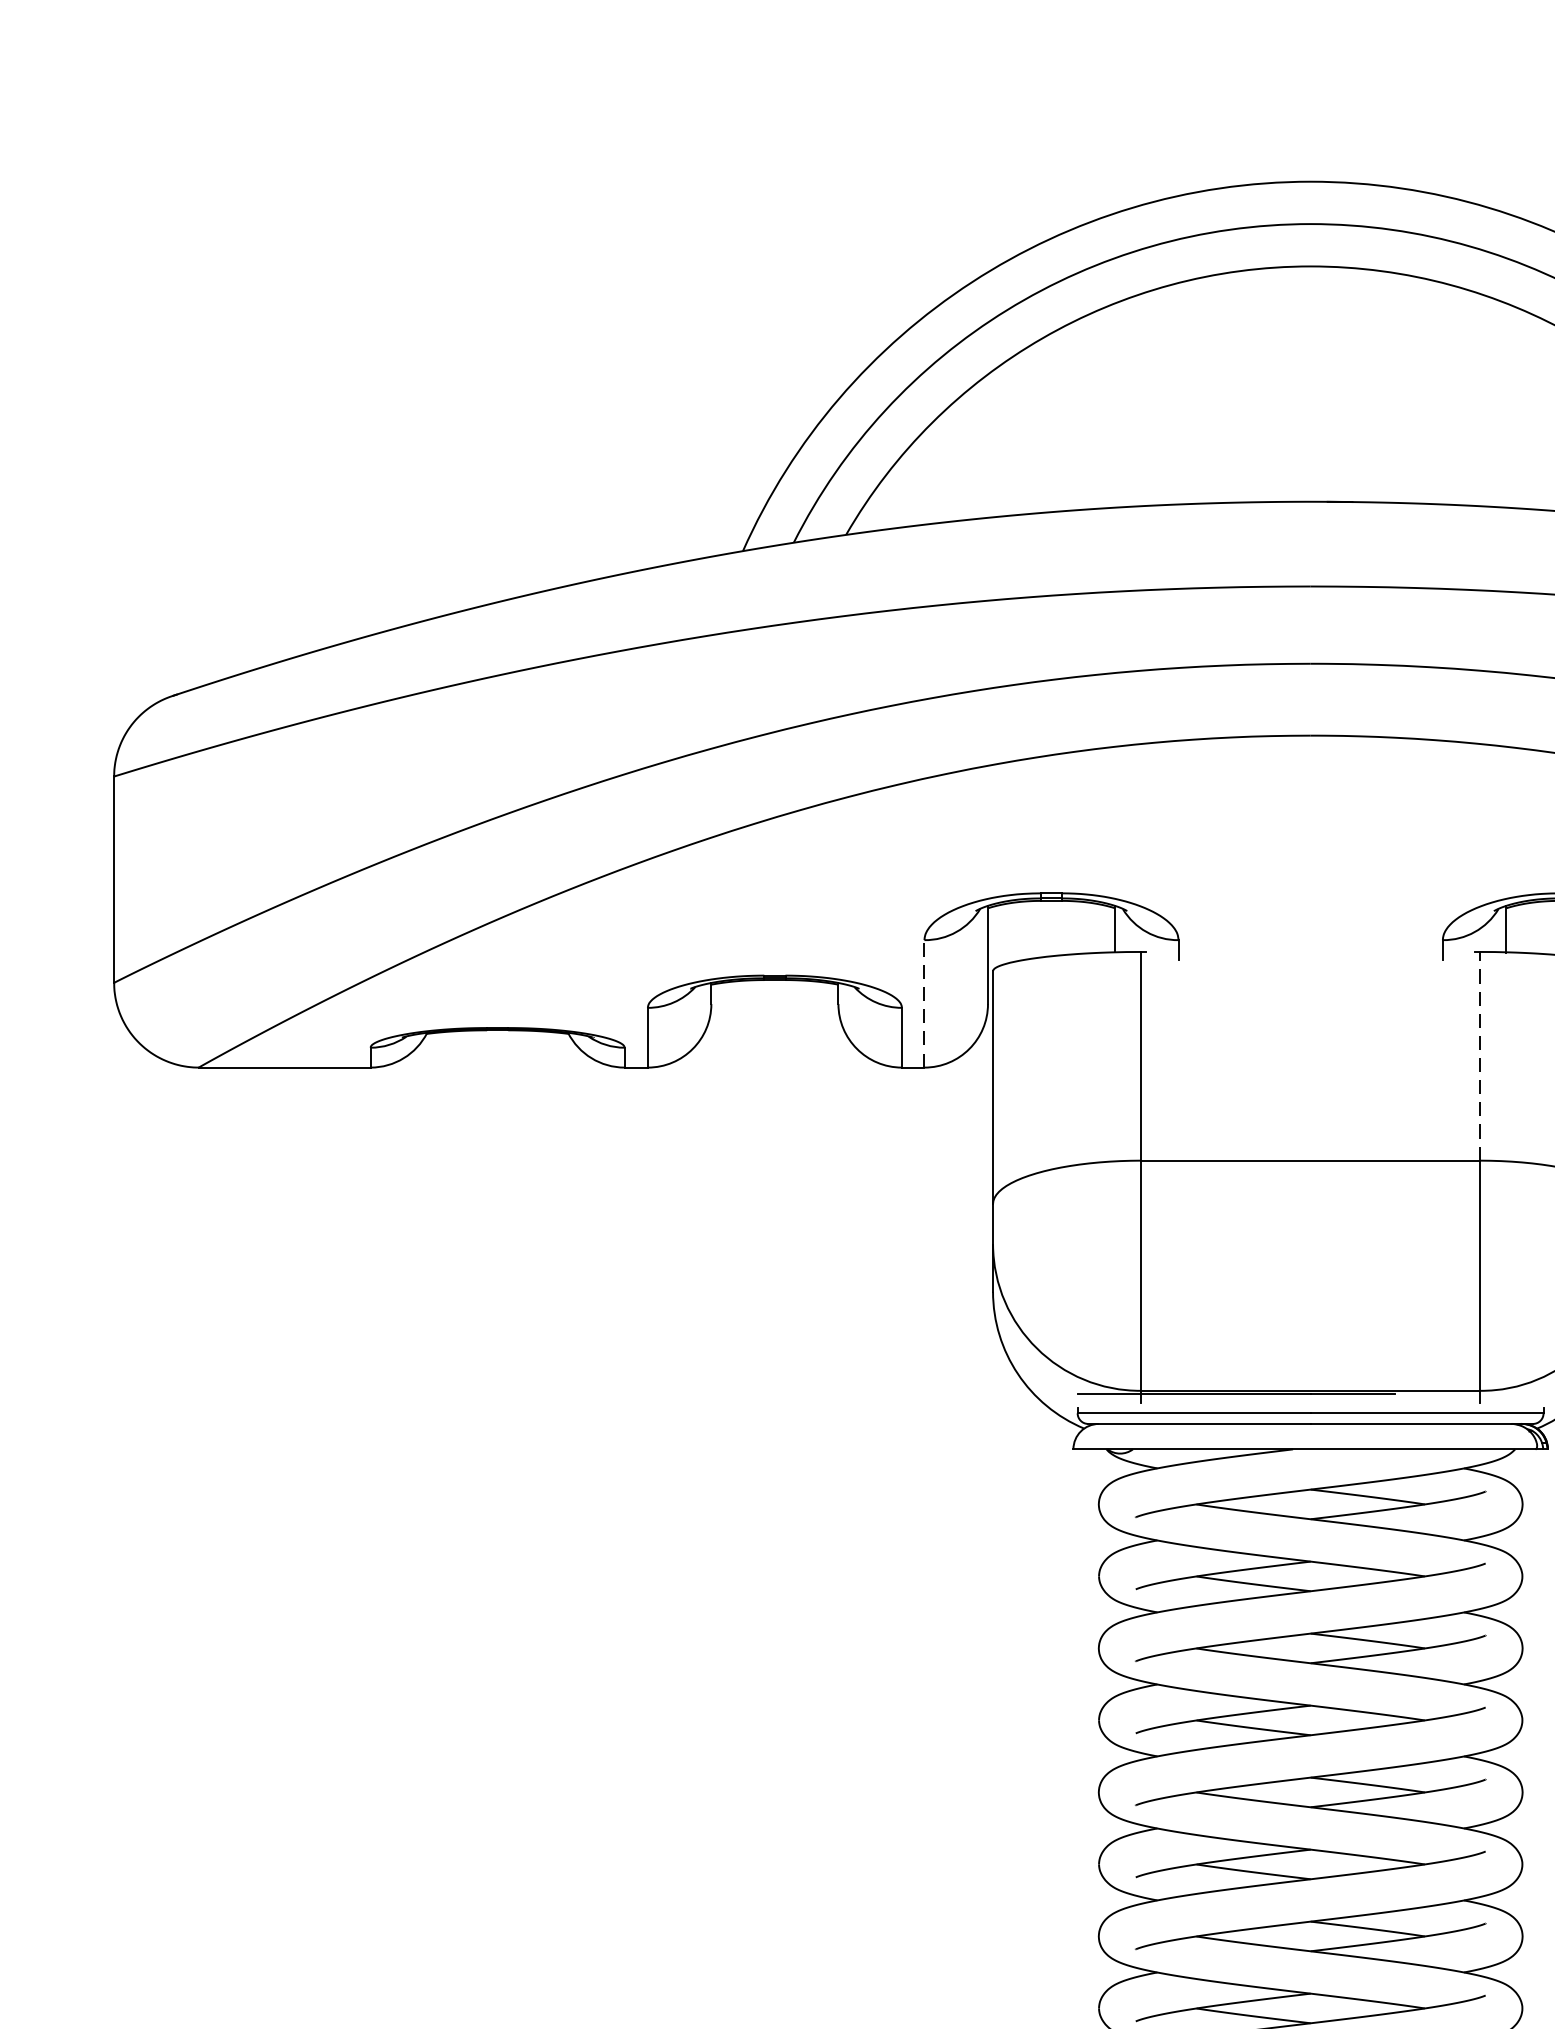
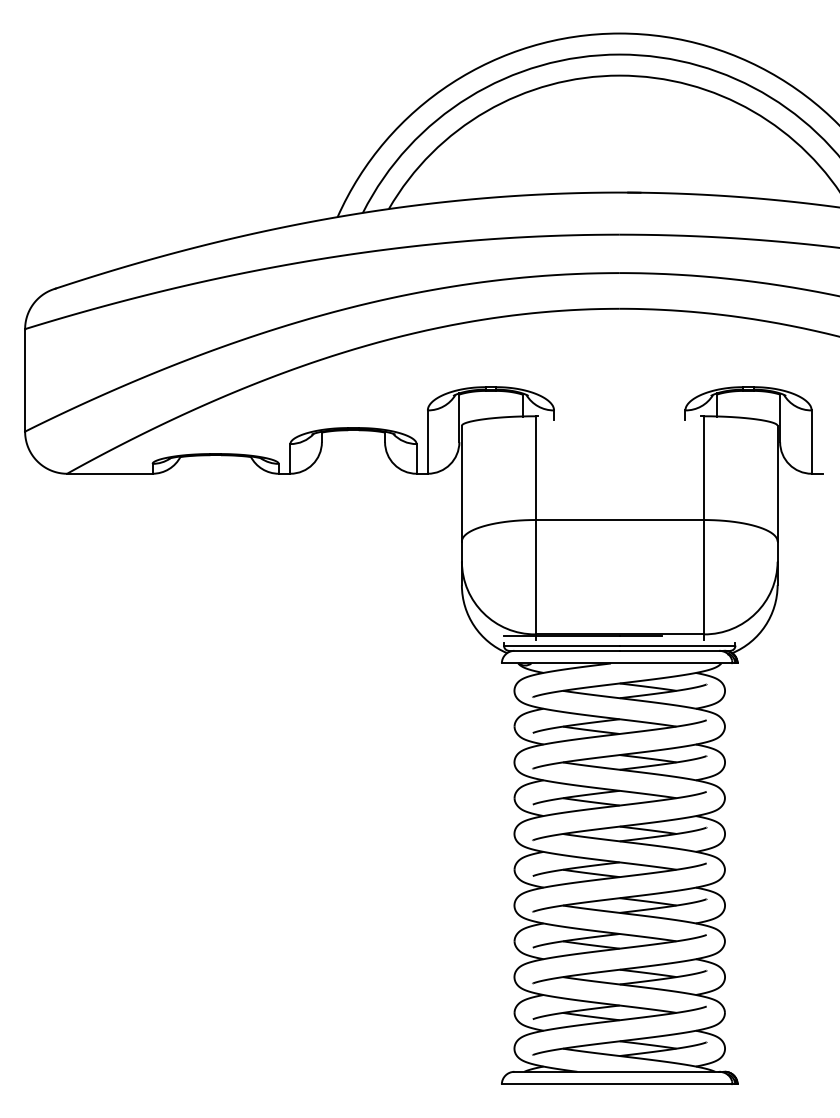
line: (923, 1004) -> (427, 442), dashed -> solid
line: (1479, 1056) -> (703, 468), dashed -> solid

